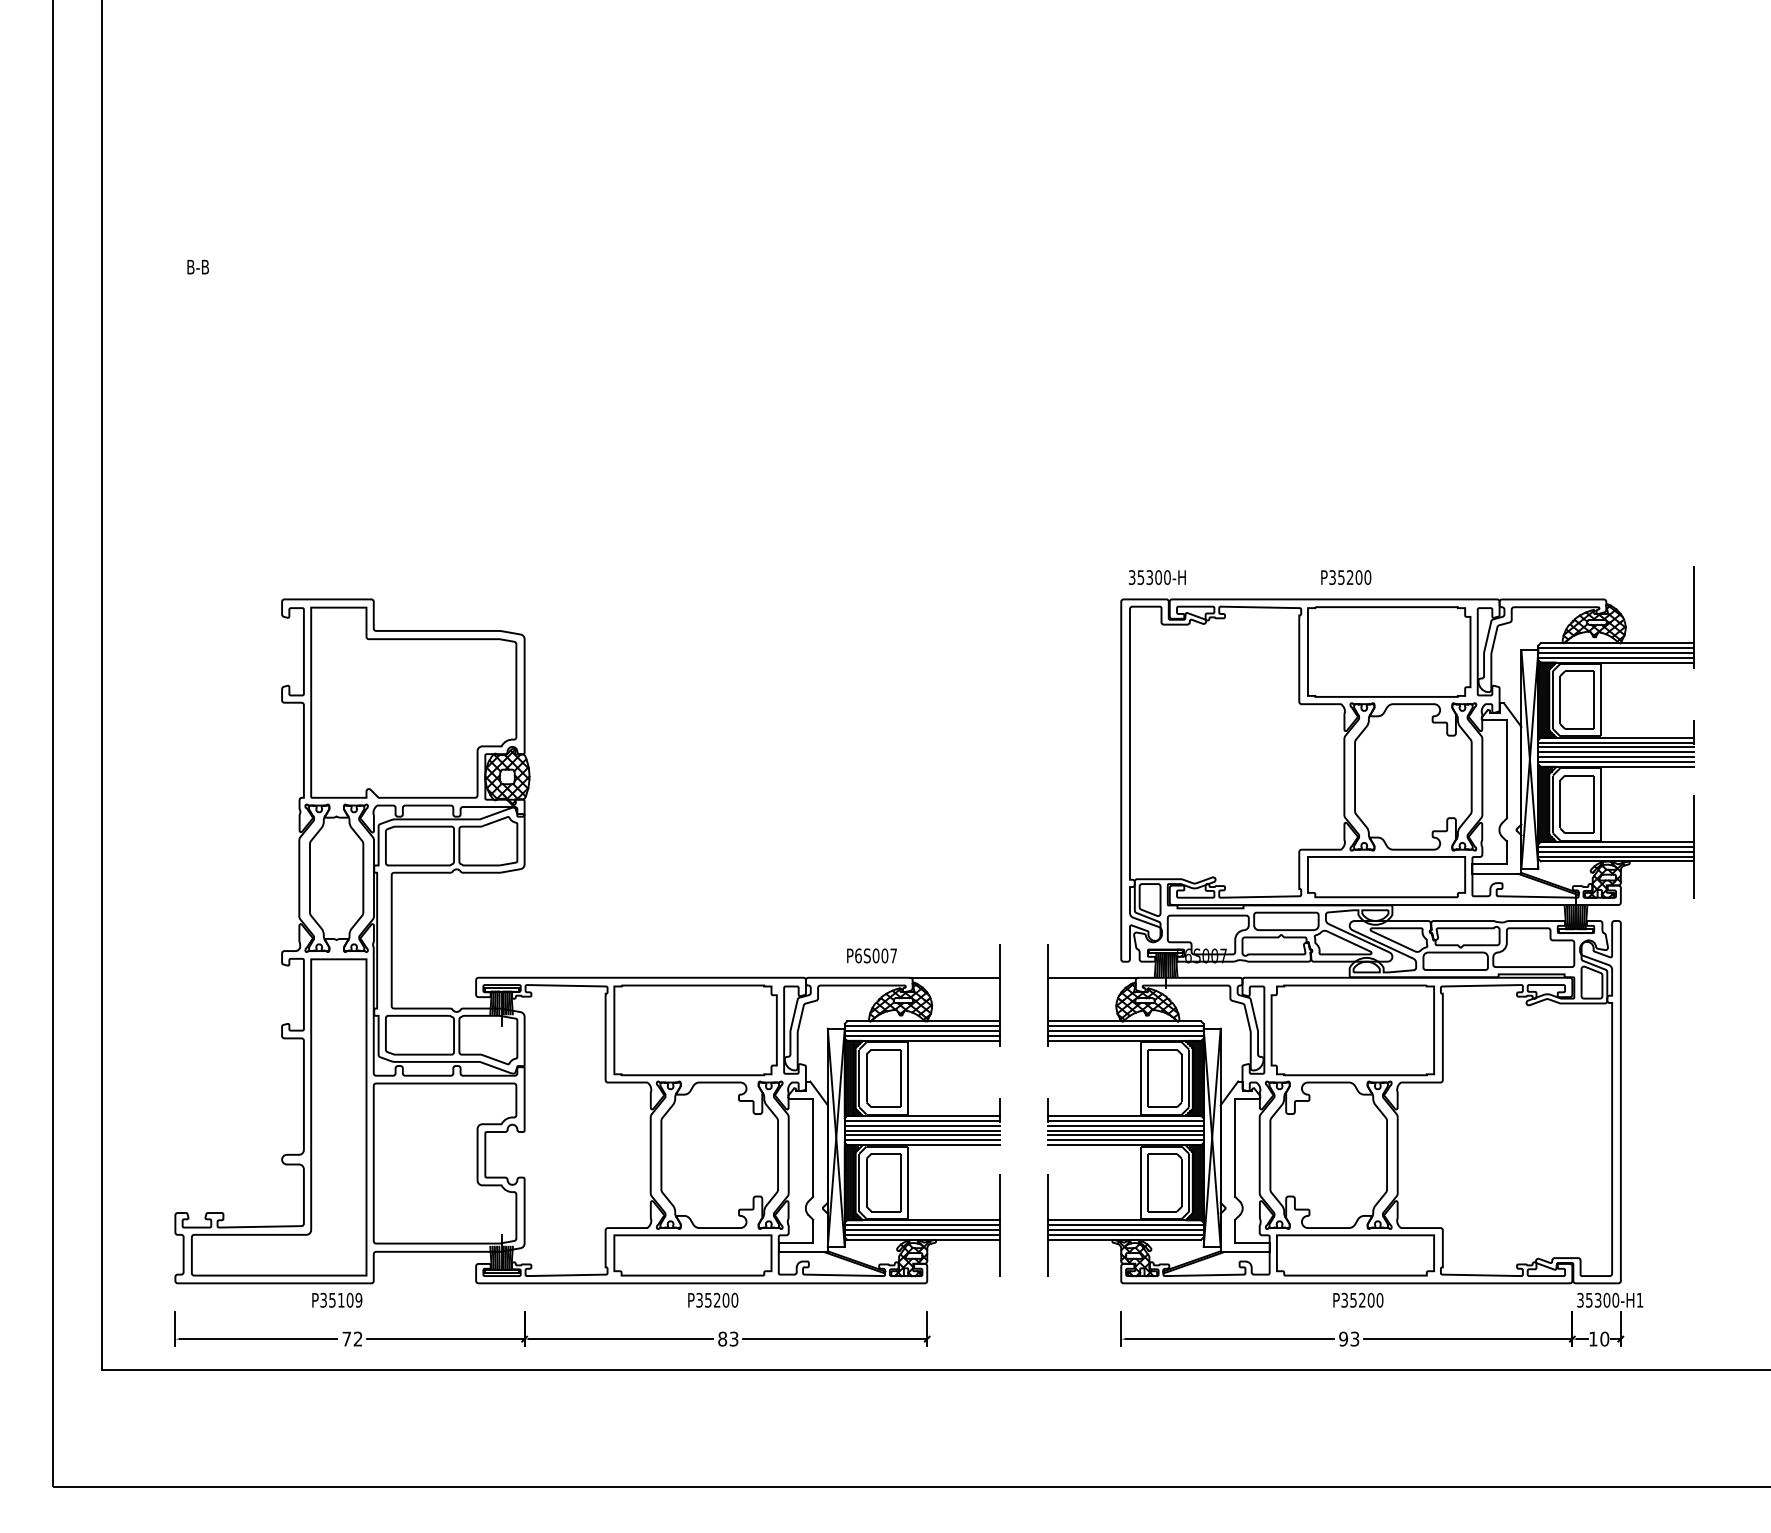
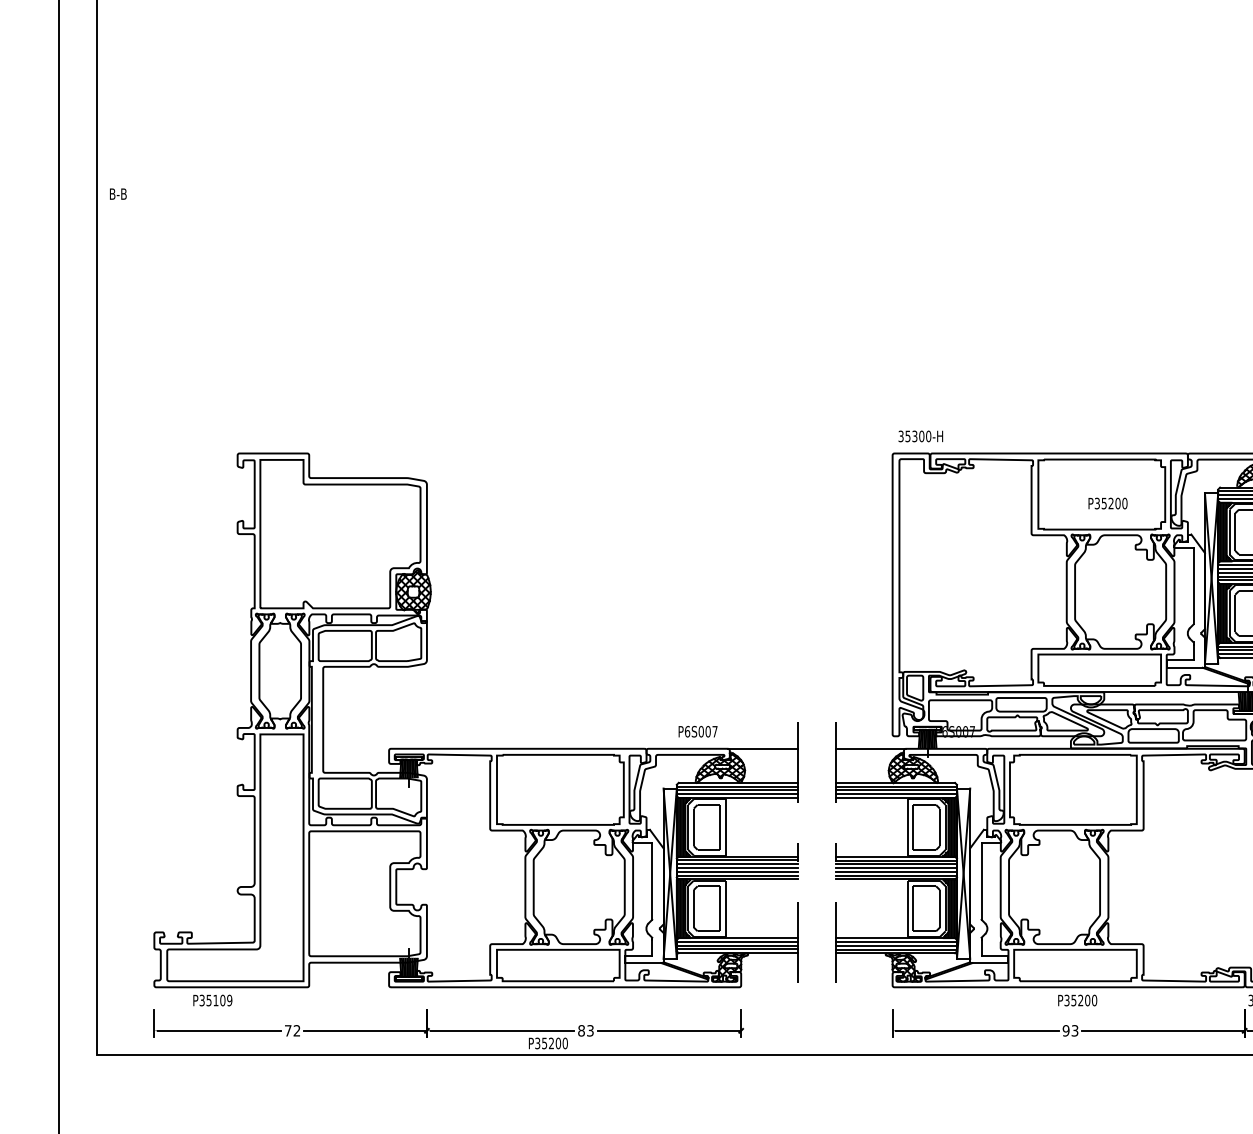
text: (197, 266) -> (117, 193), moved
text: (1346, 577) -> (1108, 503), moved
text: (337, 1299) -> (213, 999), moved
text: (713, 1299) -> (548, 1042), moved

